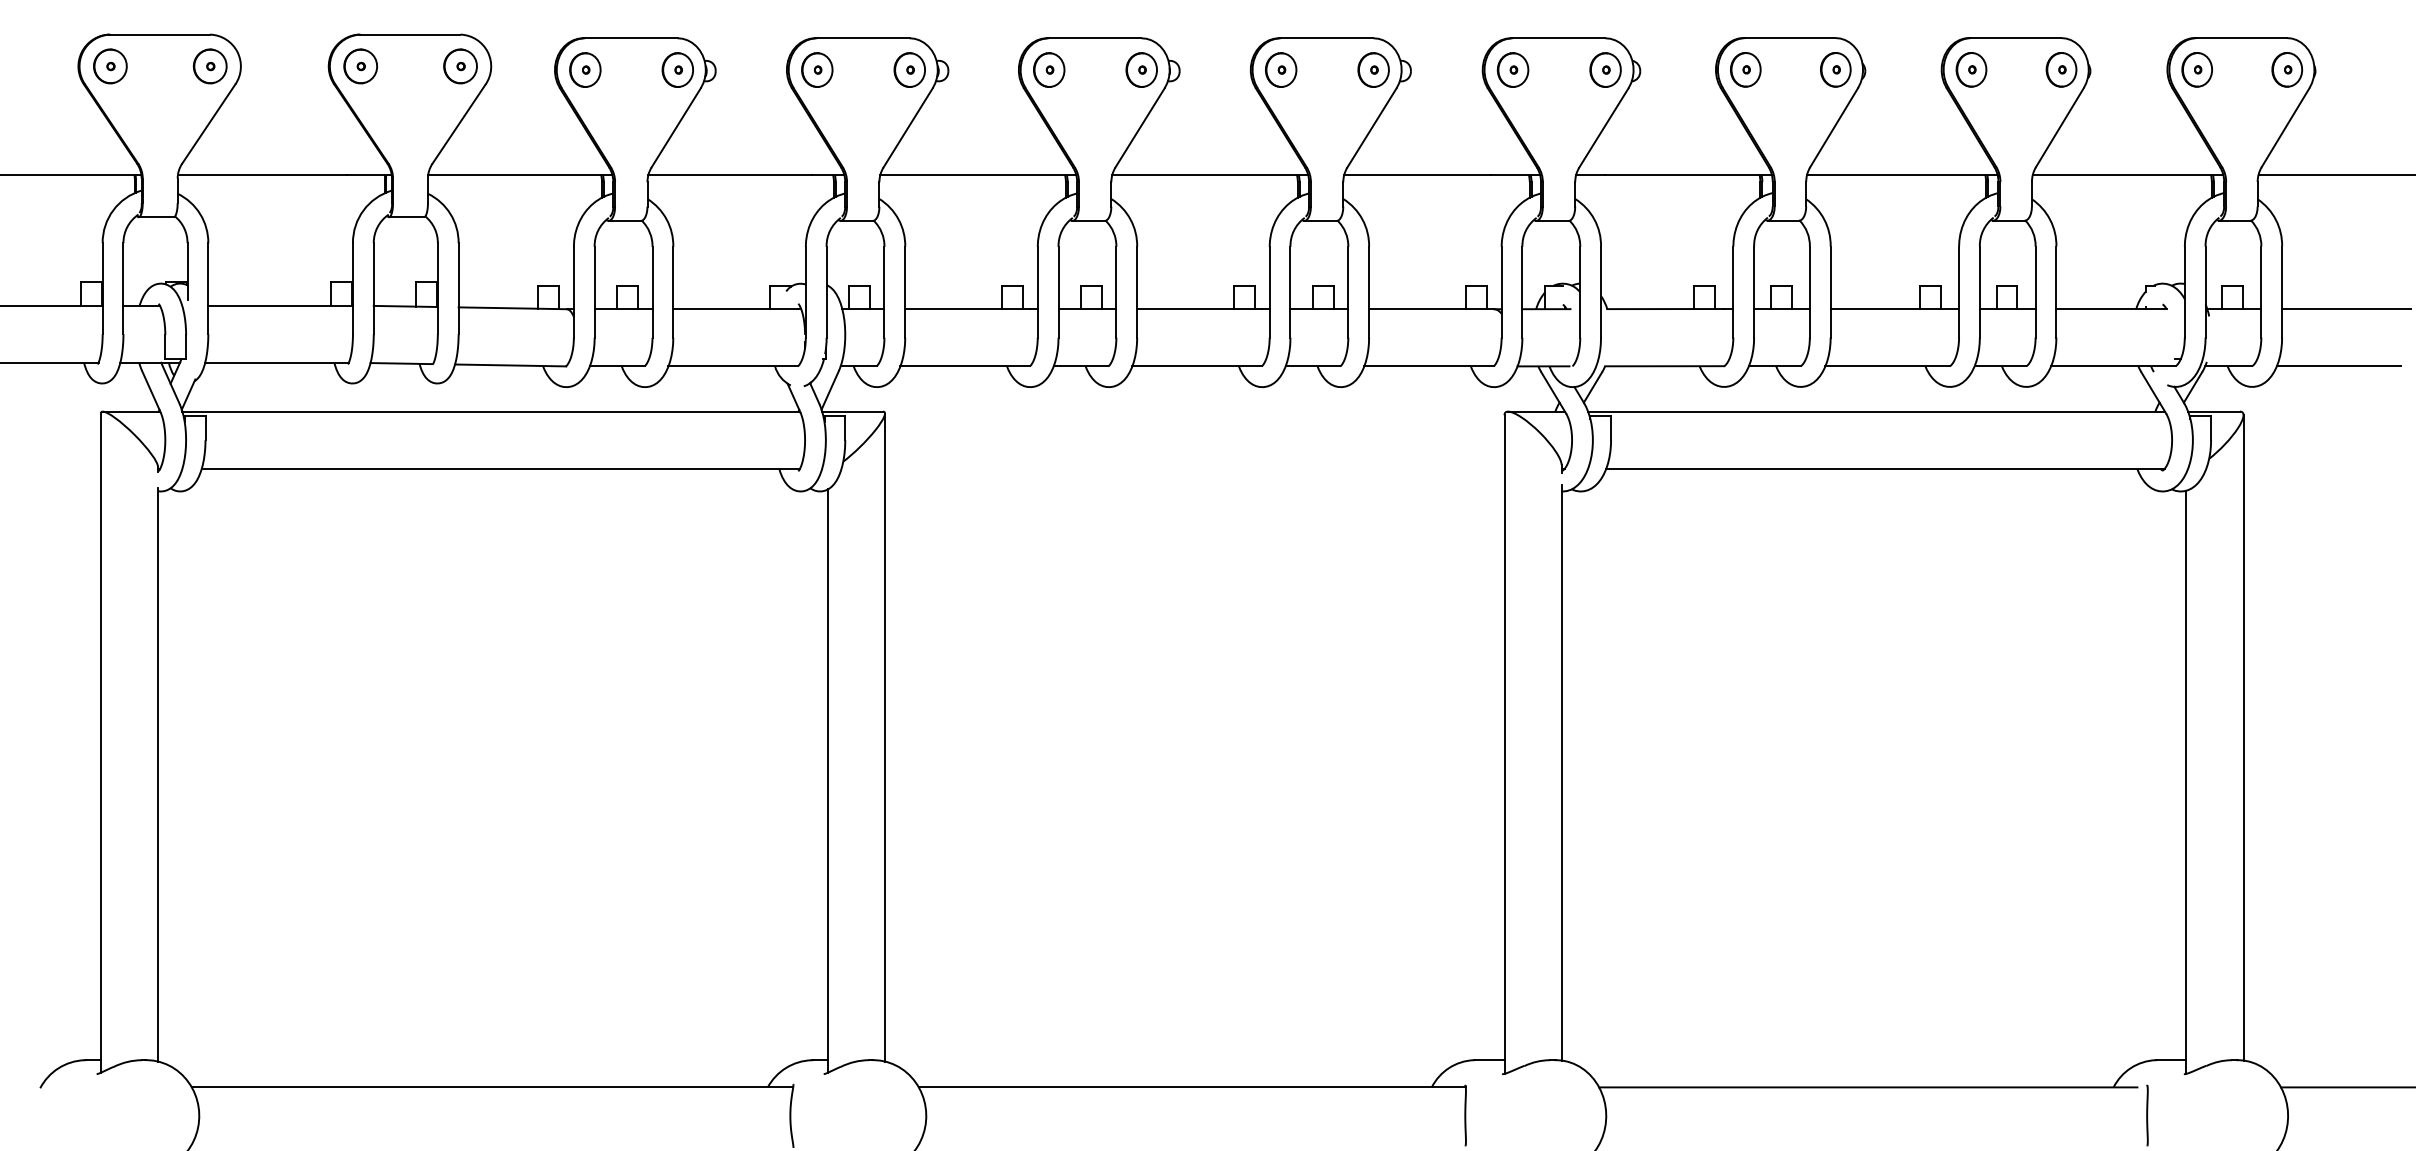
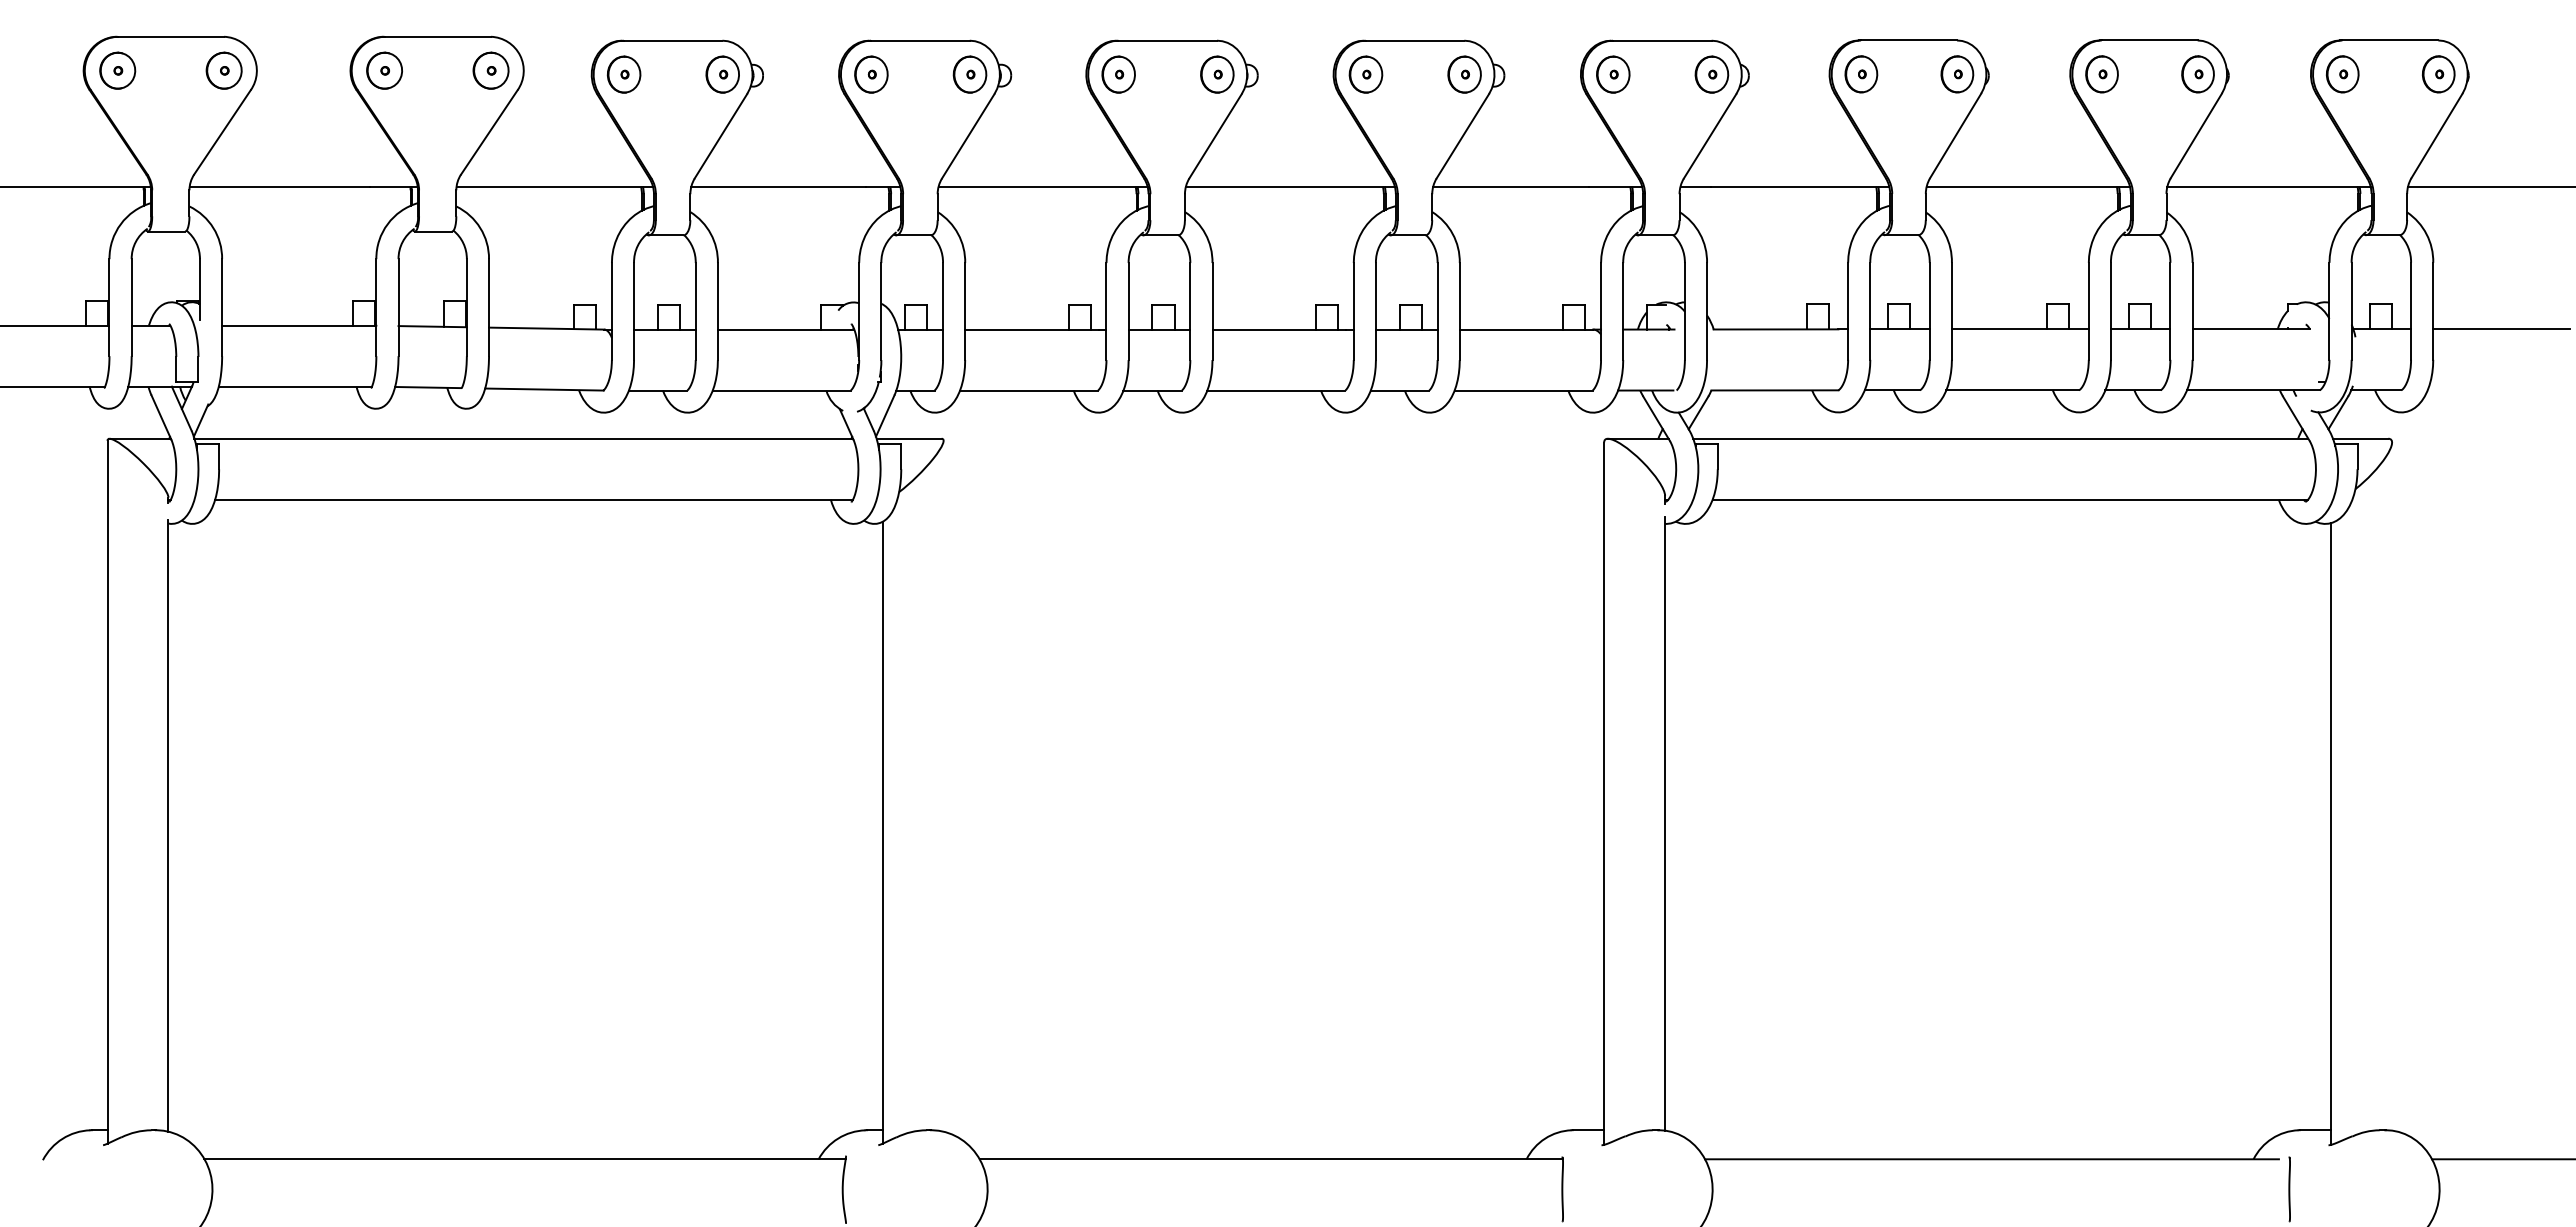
line: (2338, 366) -> (2493, 390), removed
line: (884, 736) -> (943, 785), removed
line: (2243, 737) -> (2392, 786), removed

